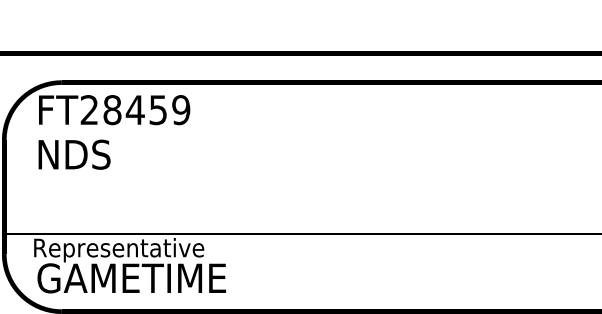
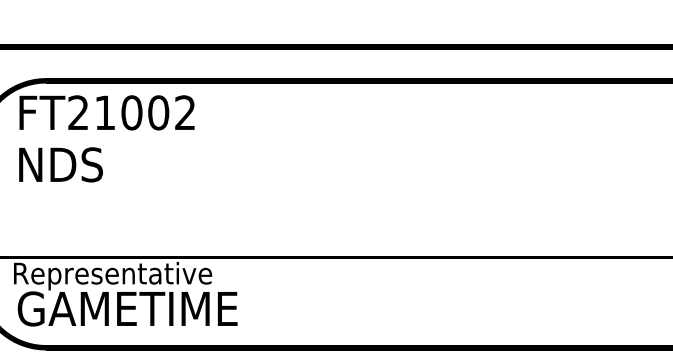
text: (146, 110) -> (144, 113), FT28459 -> FT21002

